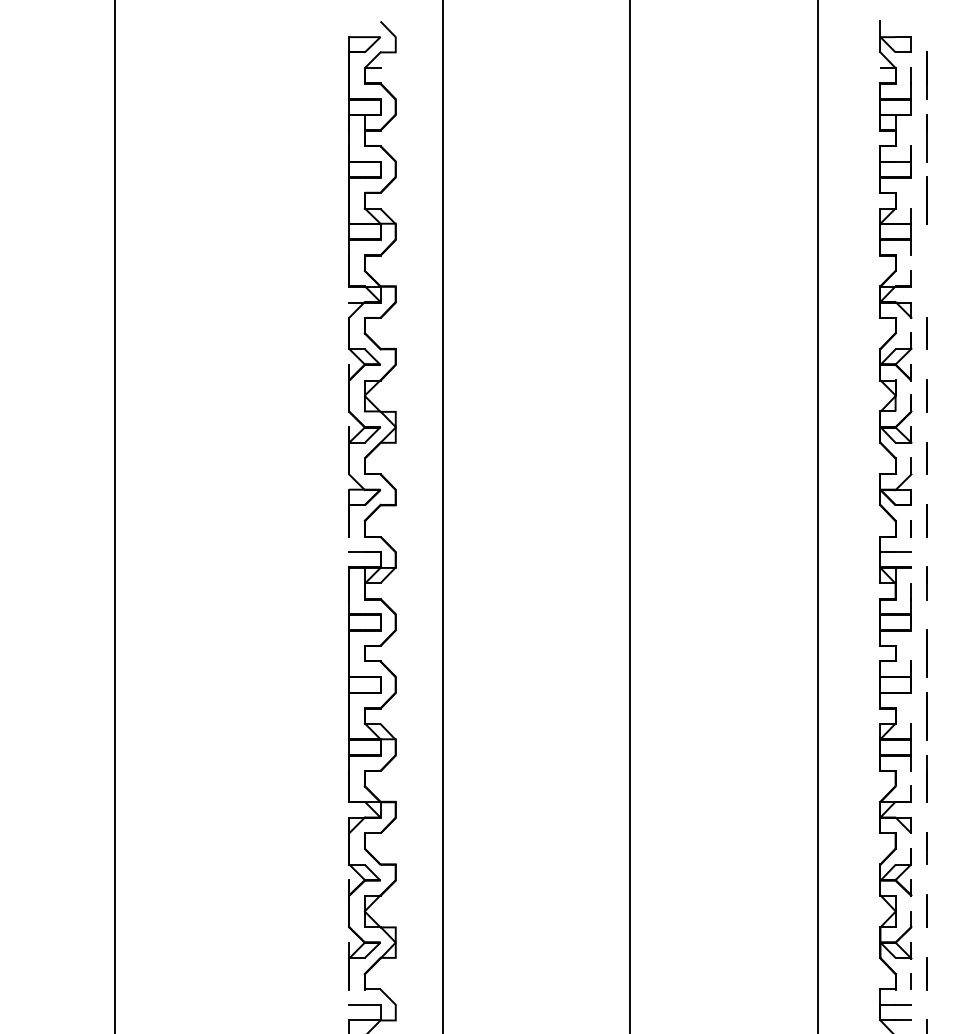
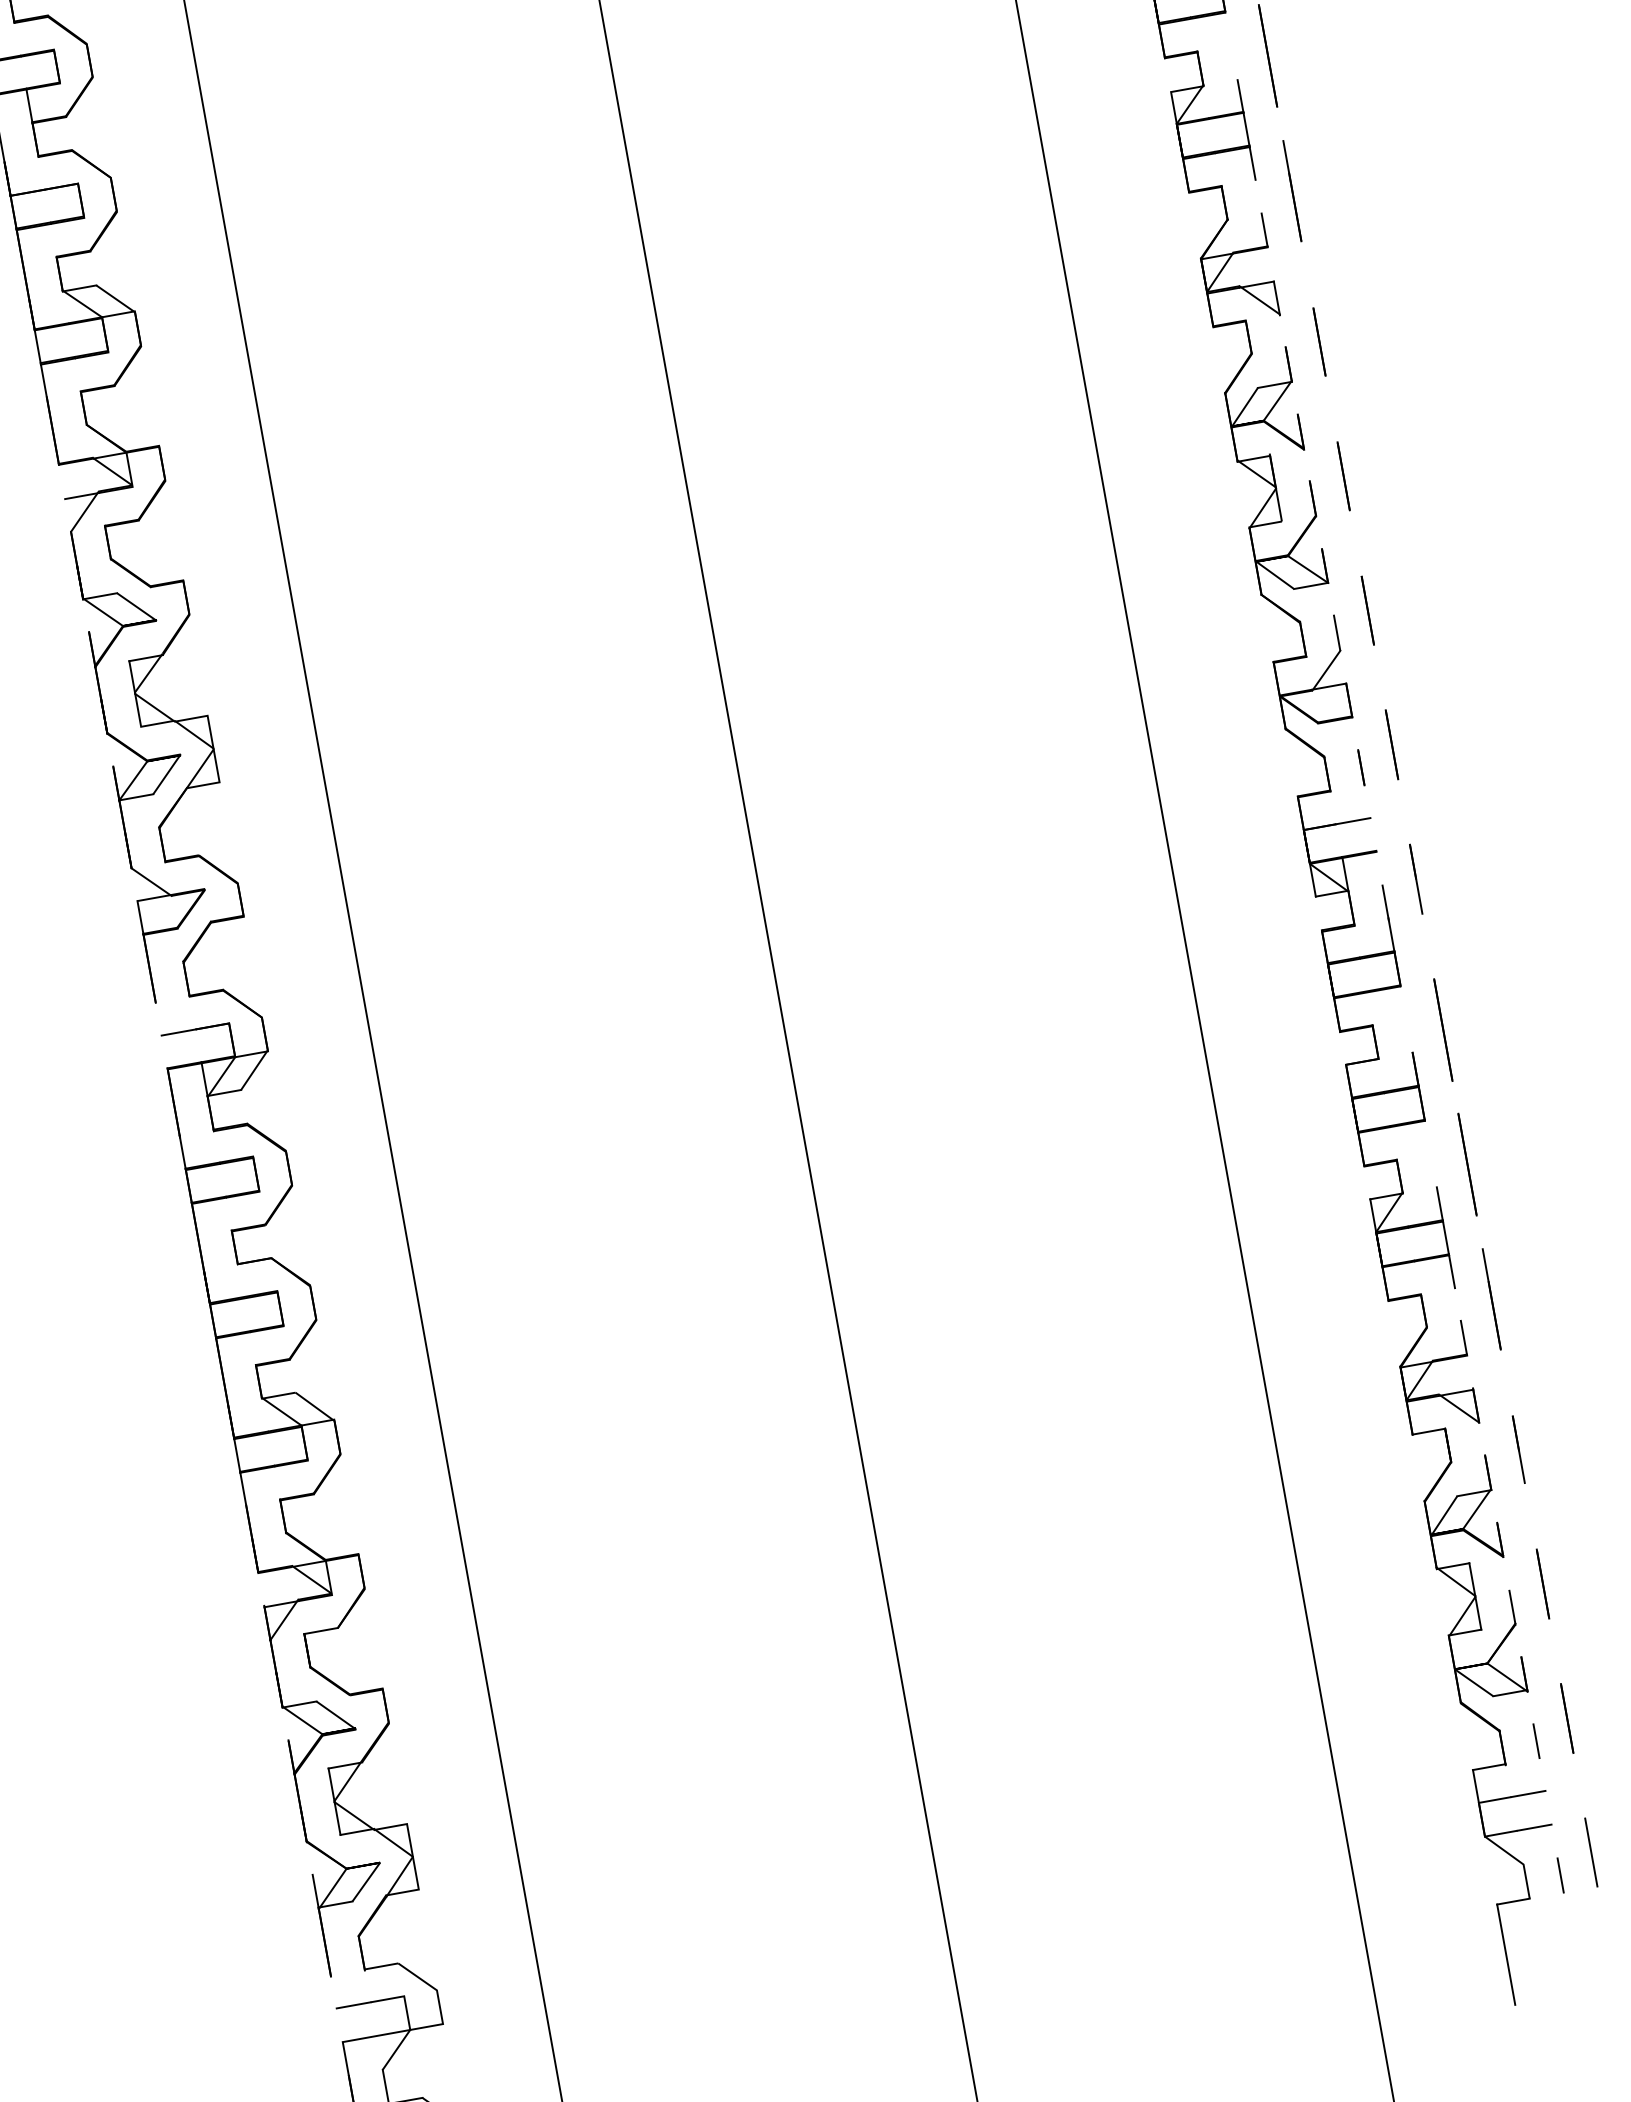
line: (926, 263) -> (1291, 191), added

